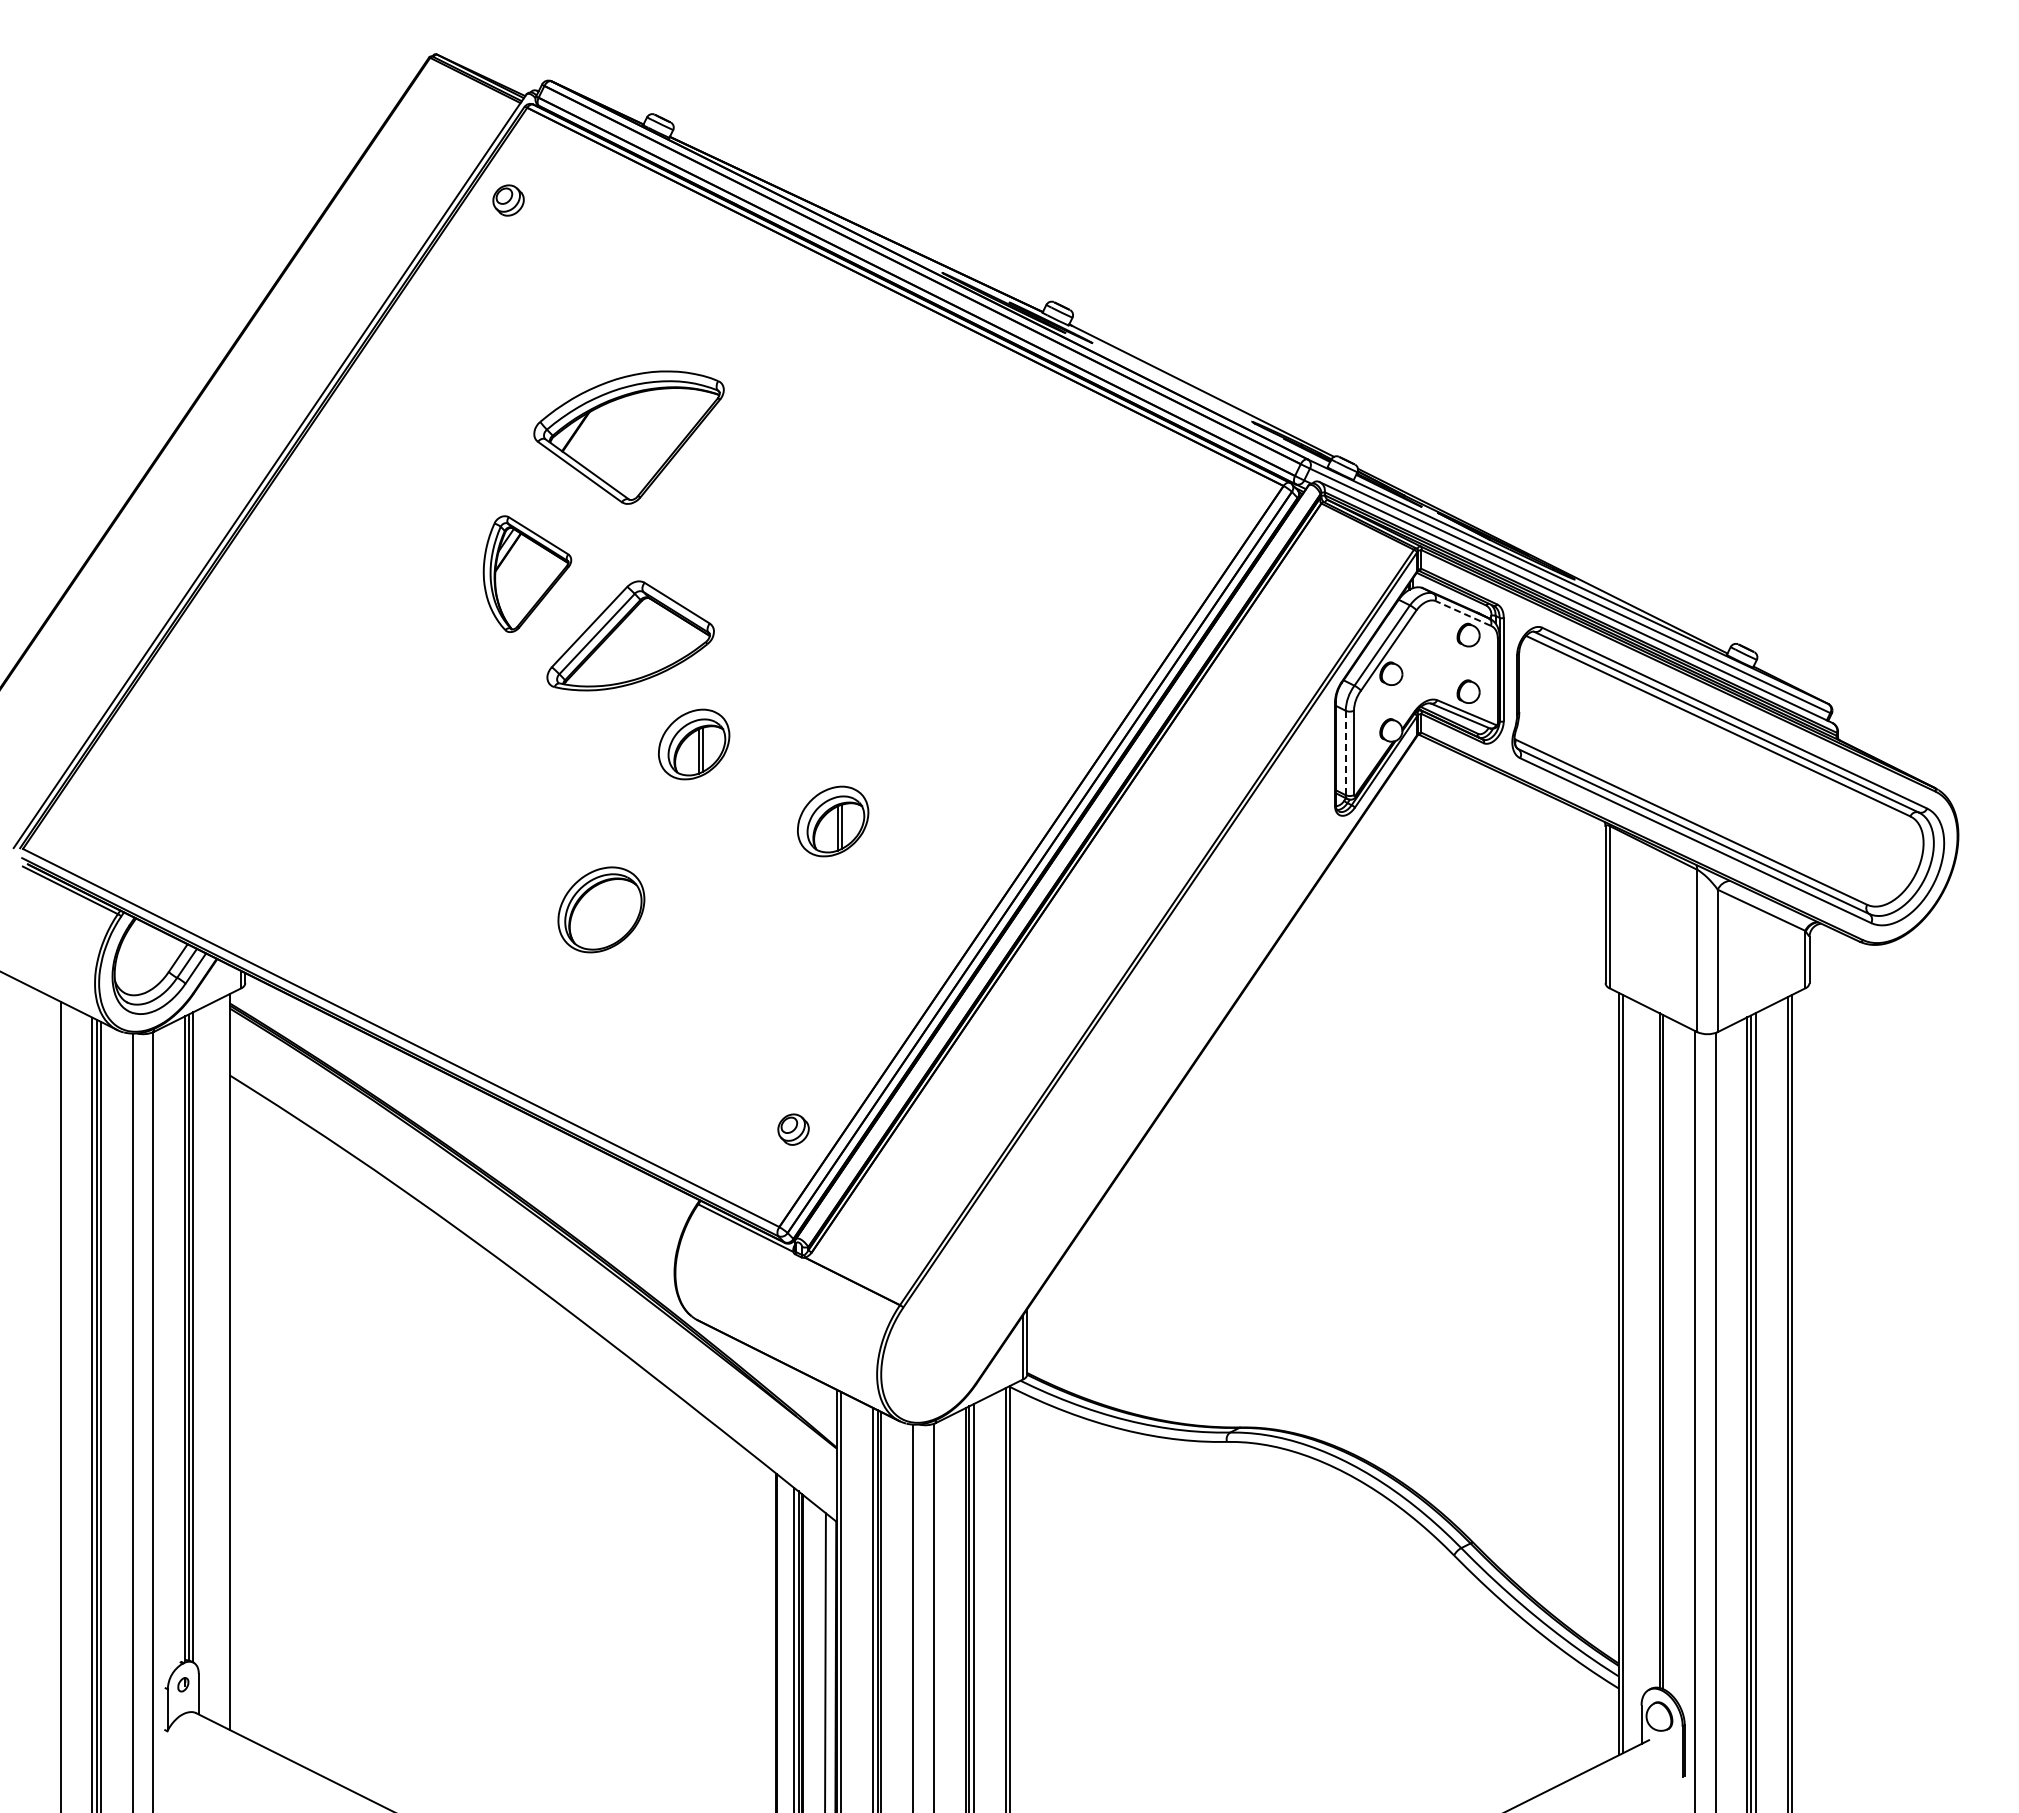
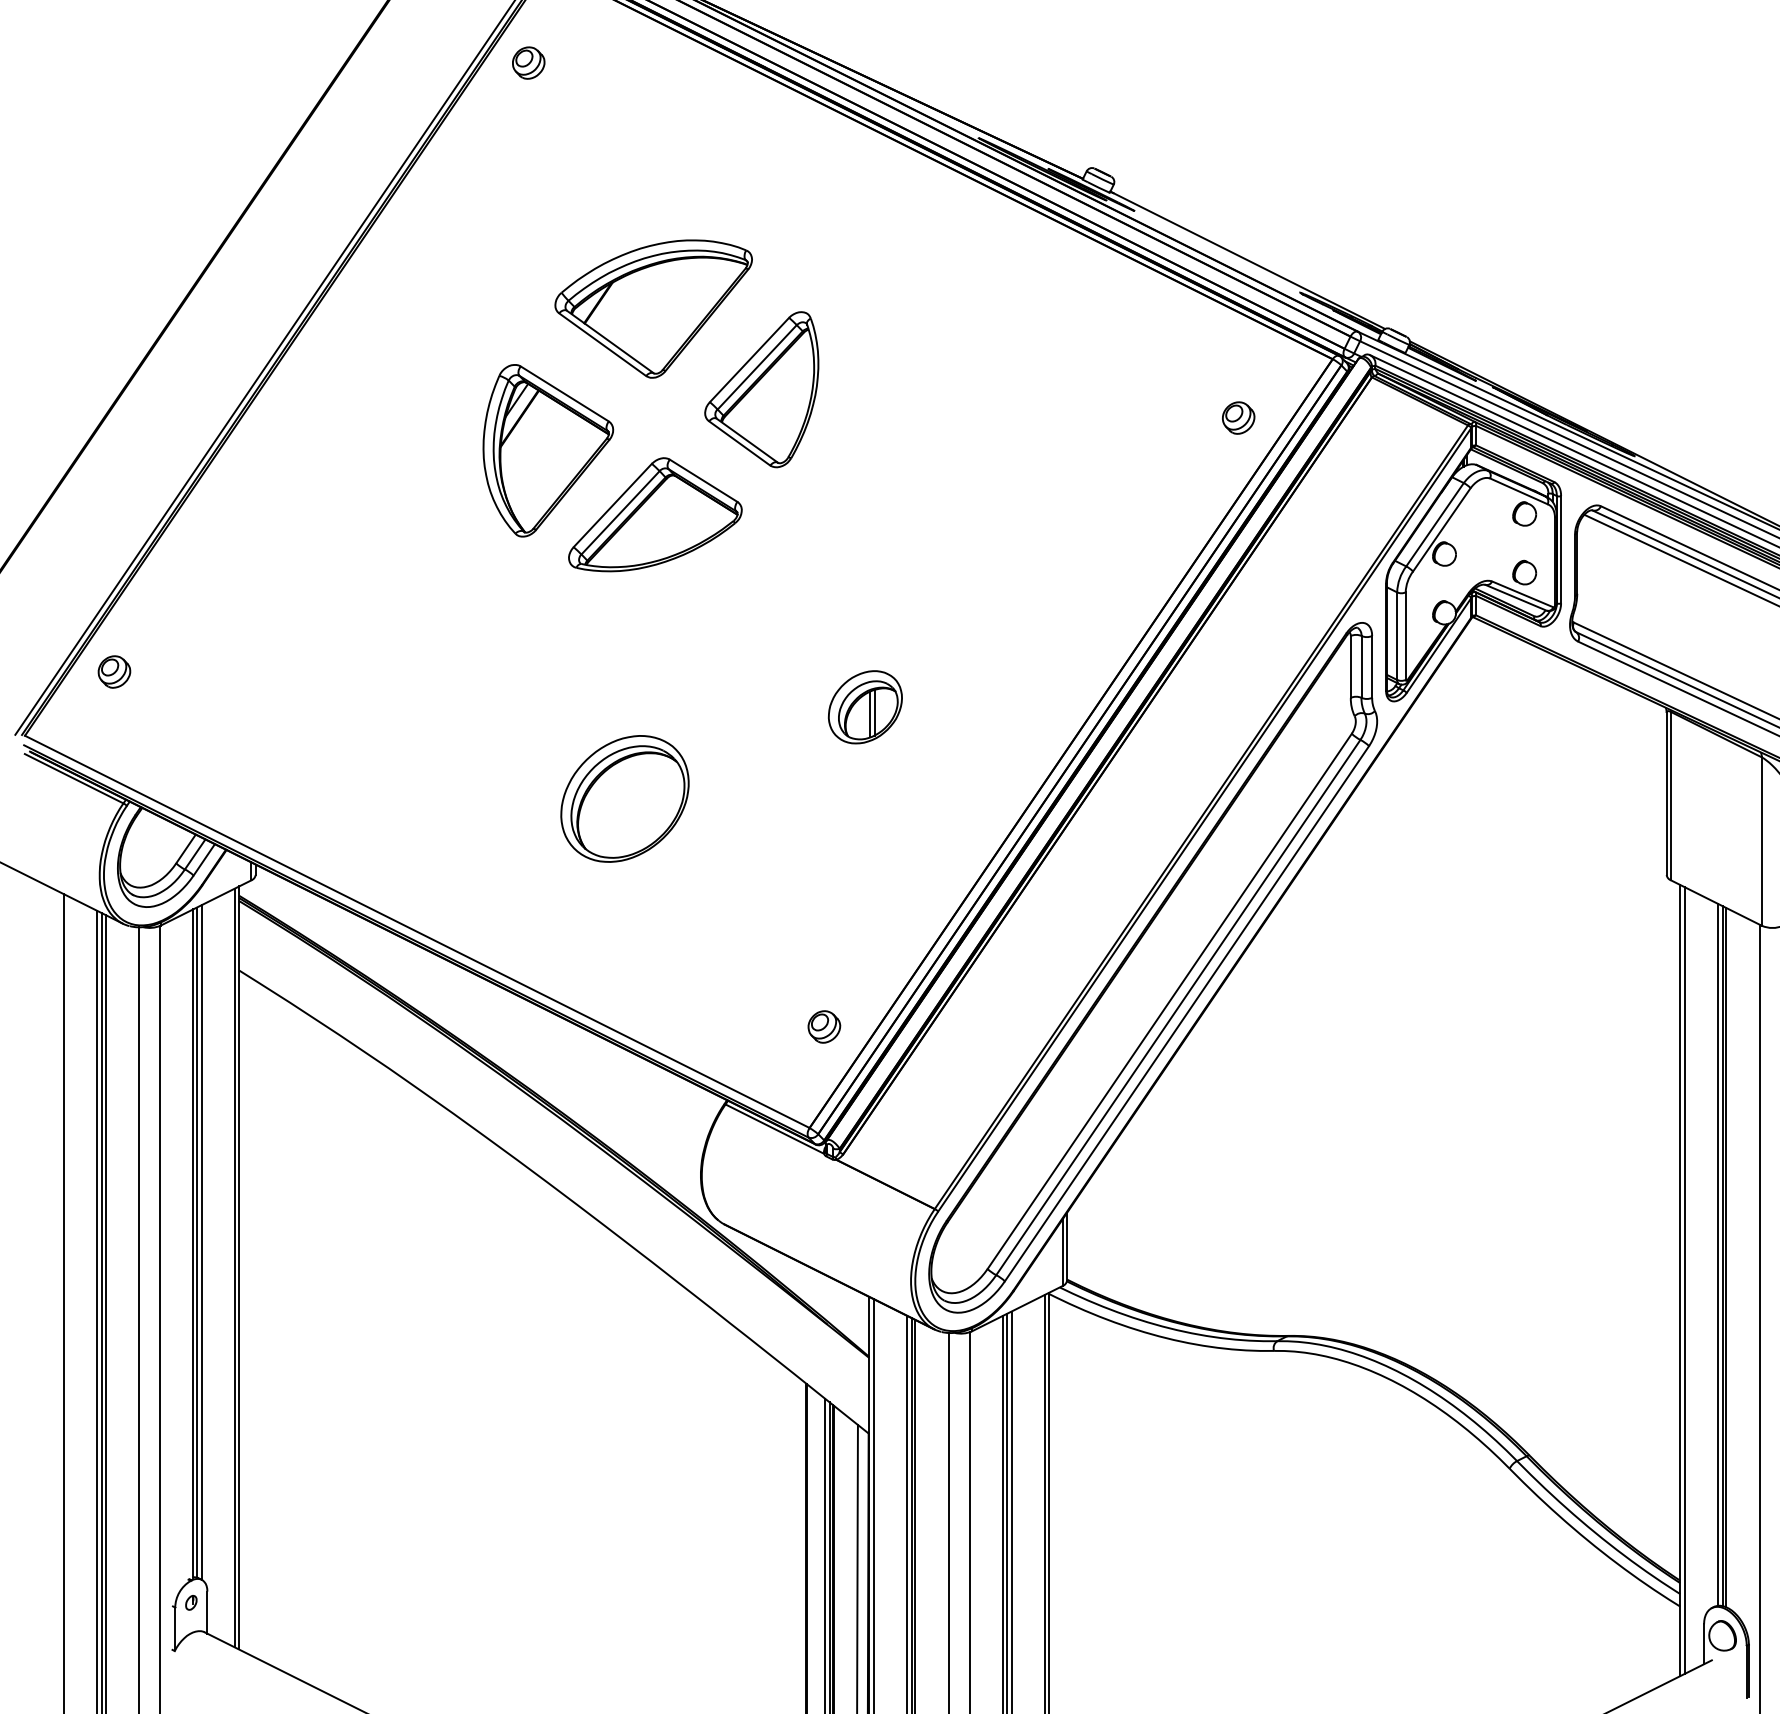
part: (732, 515) -> (761, 389), added
part: (1192, 542) -> (1238, 417), added
part: (527, 573) -> (548, 450), size x1.43
line: (1462, 613) -> (1518, 491), dashed -> solid
part: (694, 744) -> (721, 627), removed
line: (1345, 752) -> (1396, 635), dashed -> solid
part: (109, 787) -> (114, 672), added
part: (601, 909) -> (625, 798), size x1.43
part: (1110, 1072) -> (1153, 967), added
line: (1654, 1348) -> (1717, 1253), added
line: (225, 1361) -> (235, 1267), added

